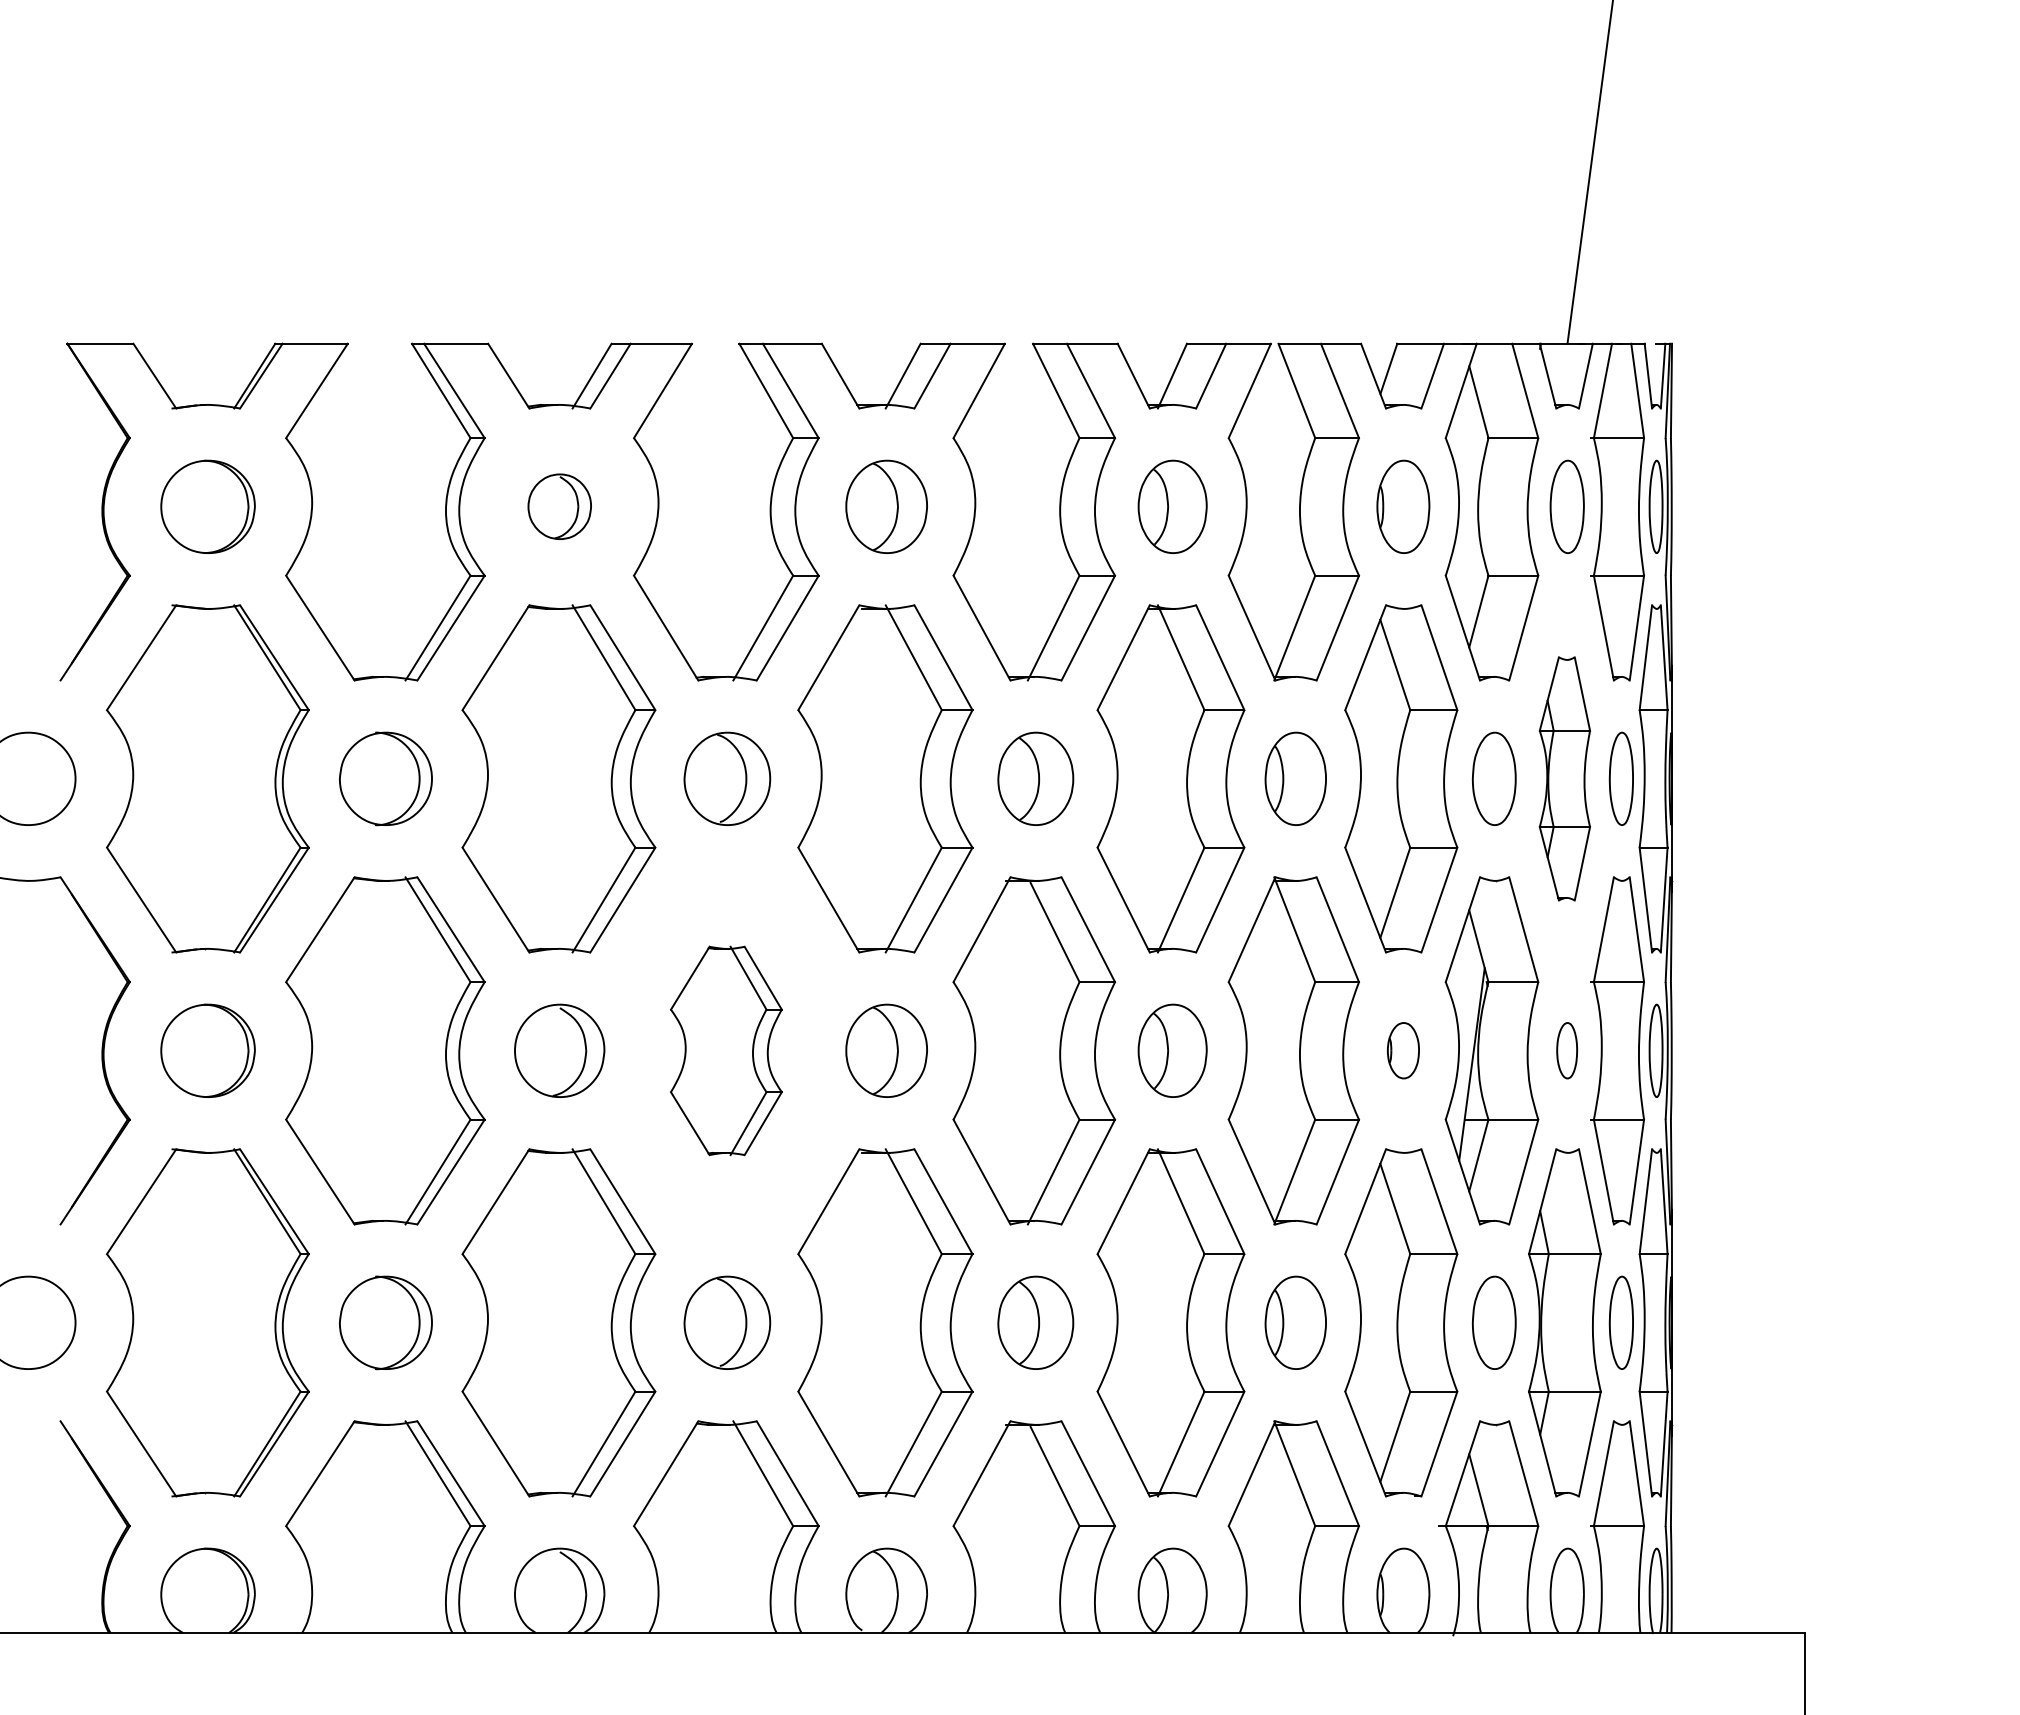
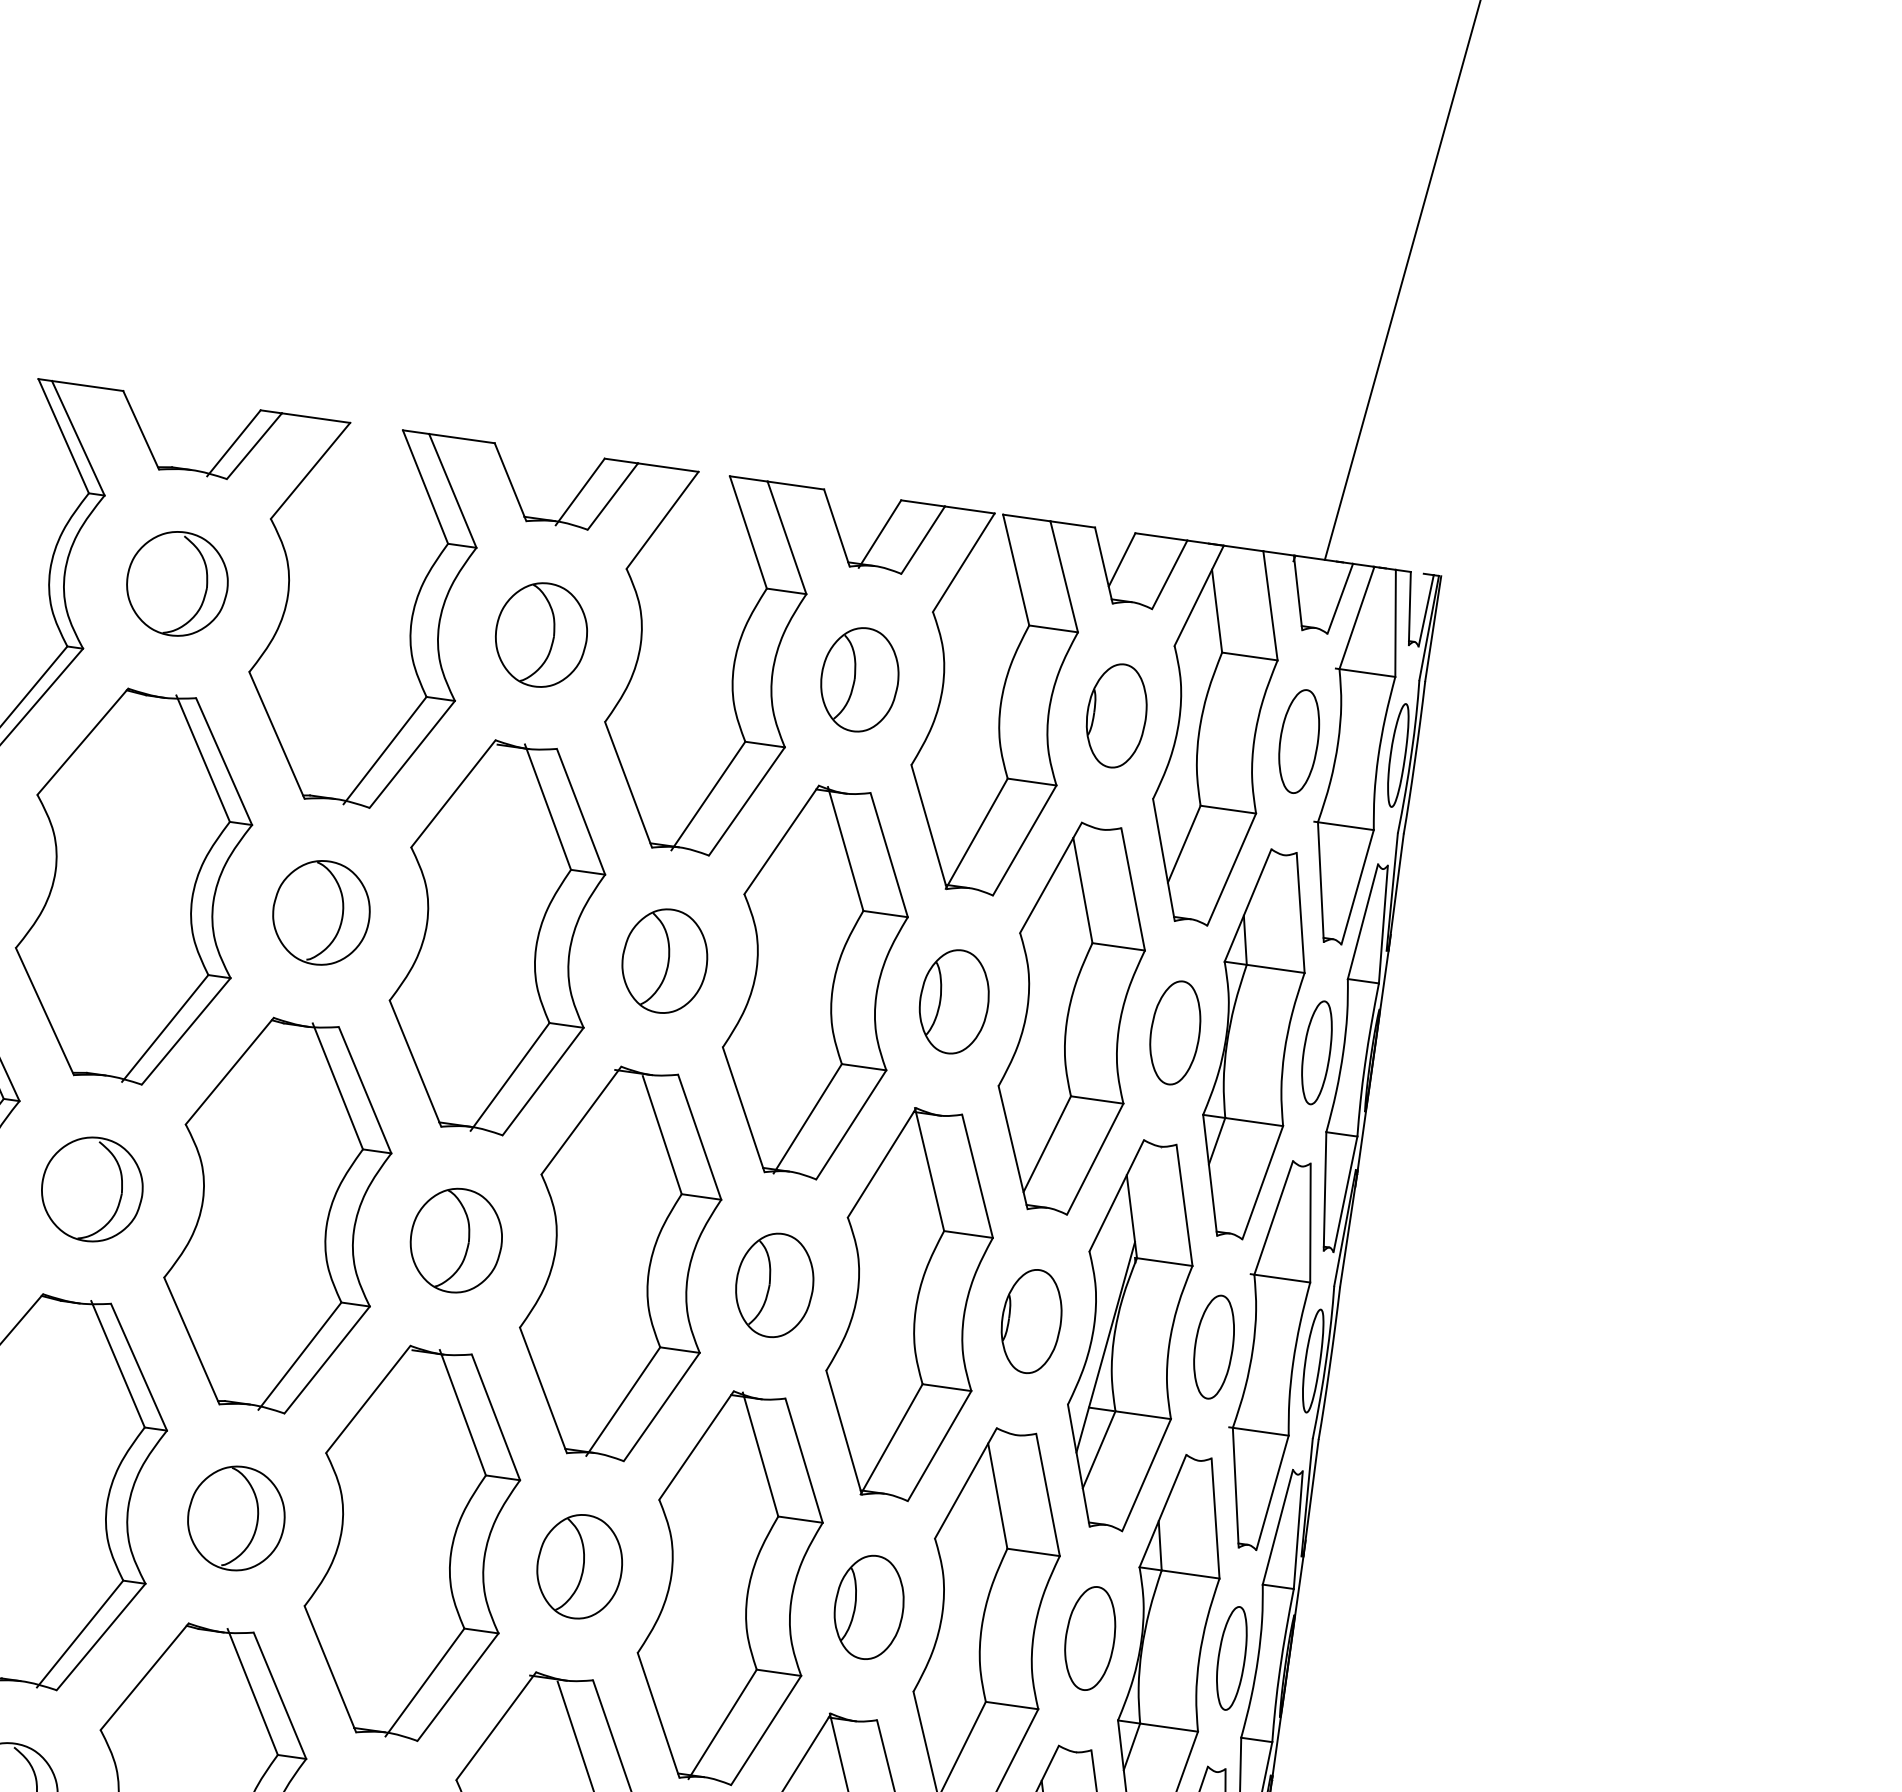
part: (559, 506) -> (177, 583), size x1.43
part: (1564, 778) -> (1253, 1043), size x1.43
part: (726, 1050) -> (278, 1215), size x1.67
part: (1403, 1050) -> (1031, 1321), size x1.67
part: (1566, 1050) -> (1213, 1346), size x1.67

